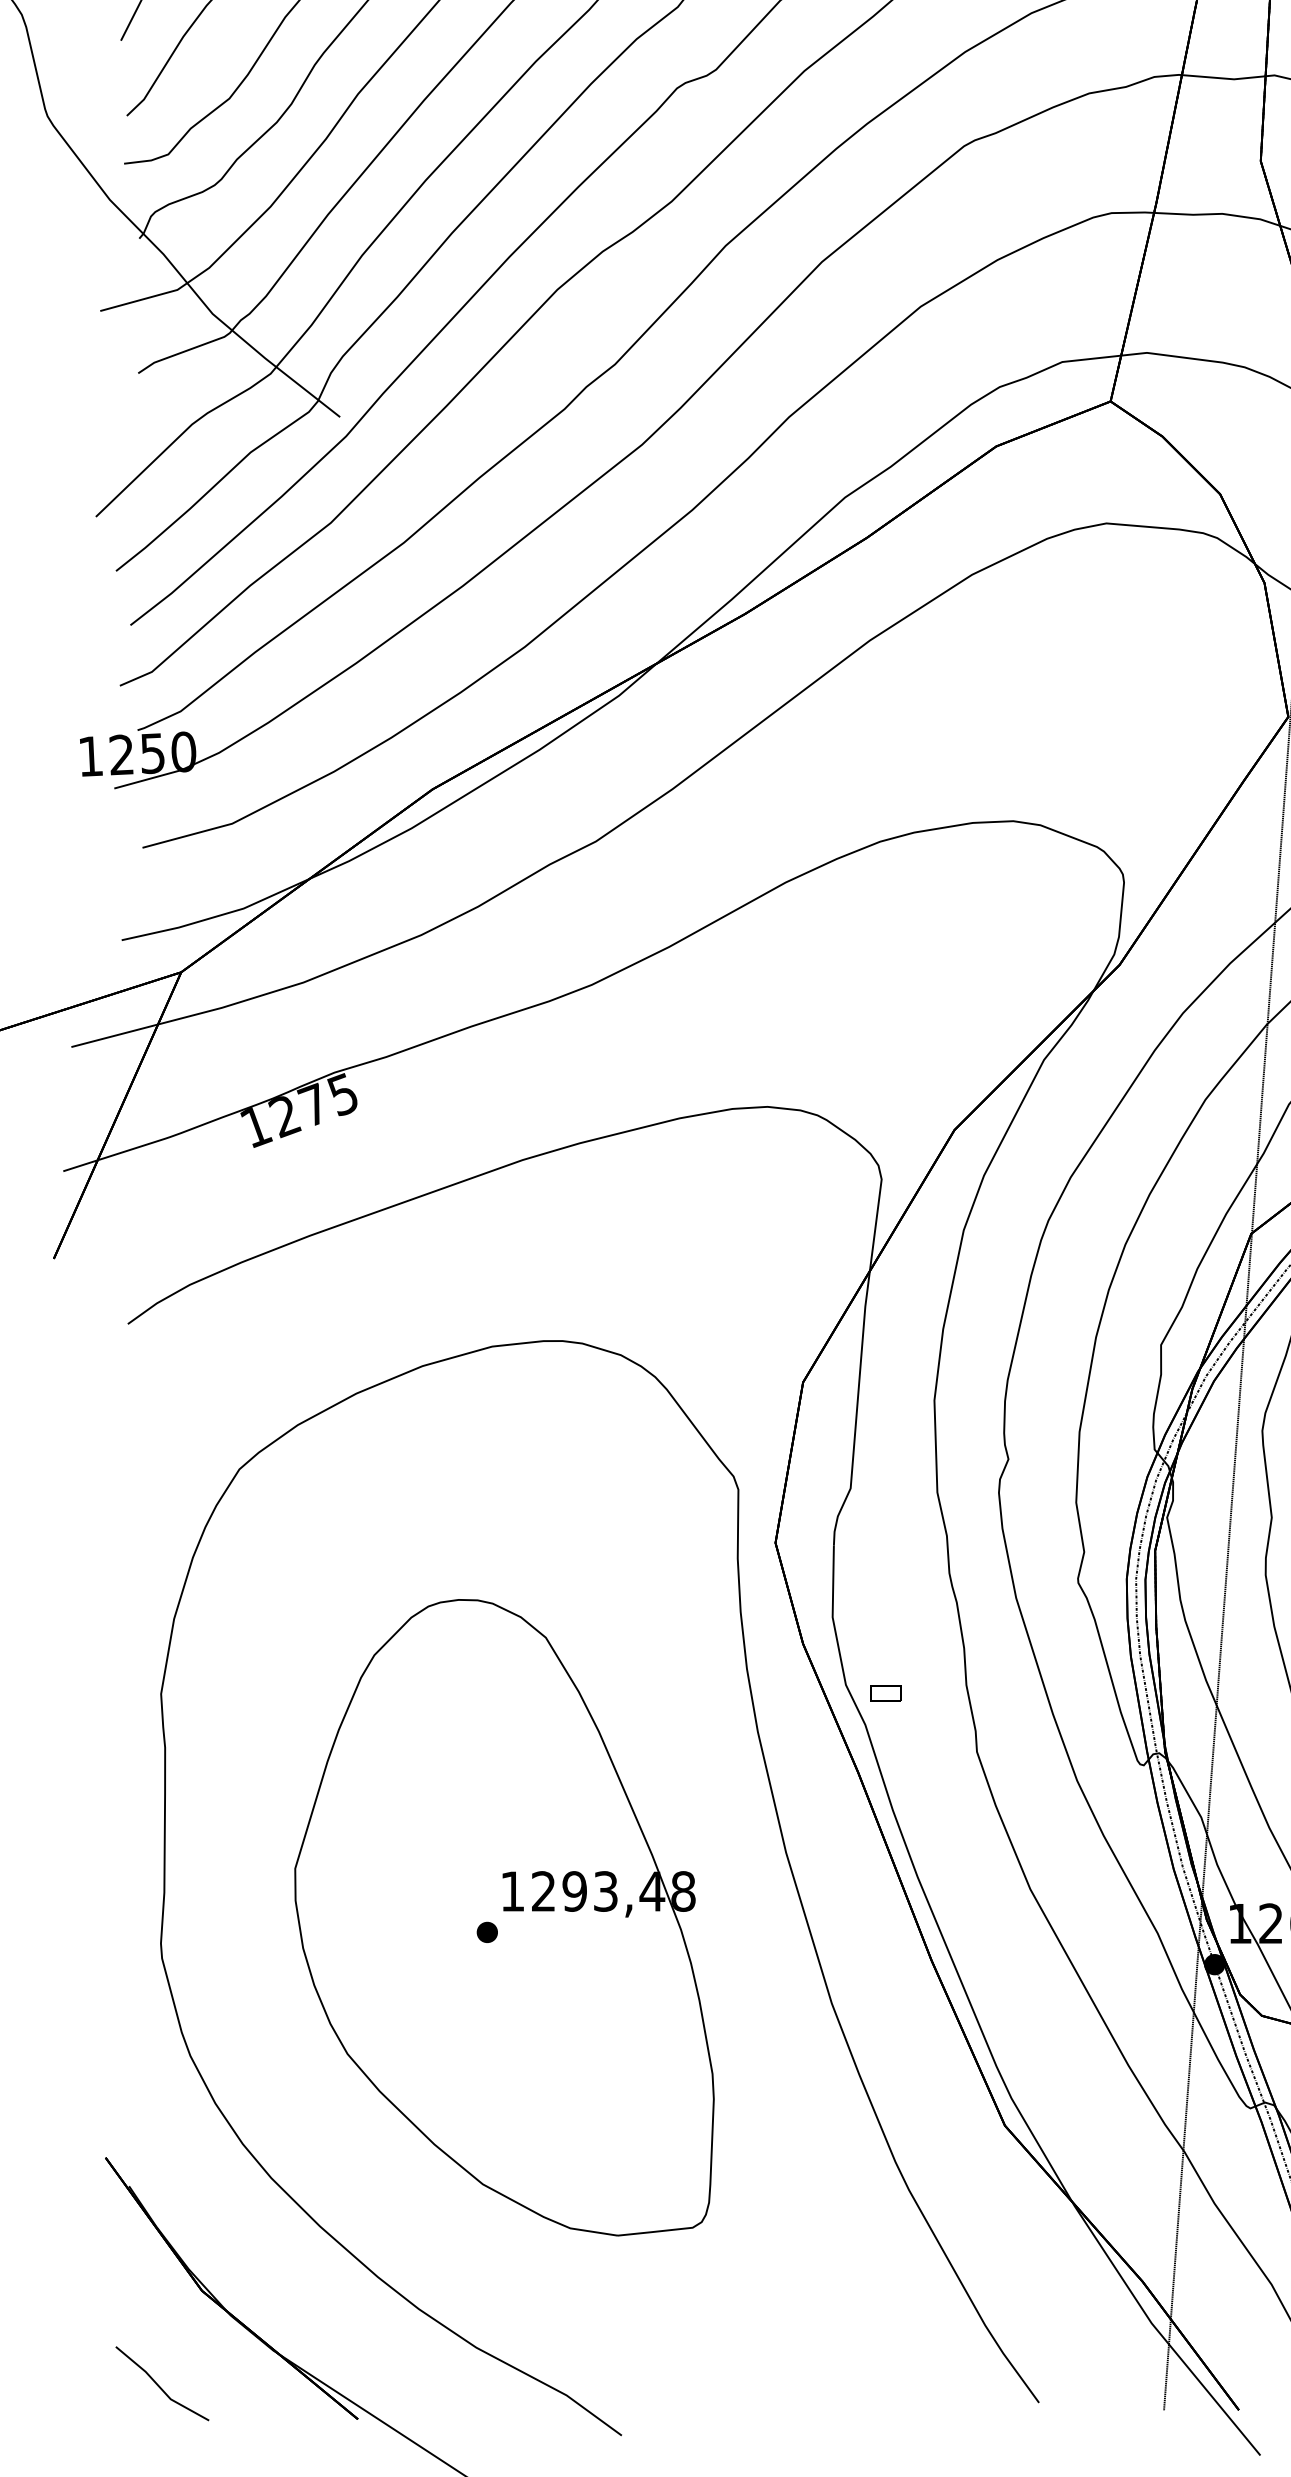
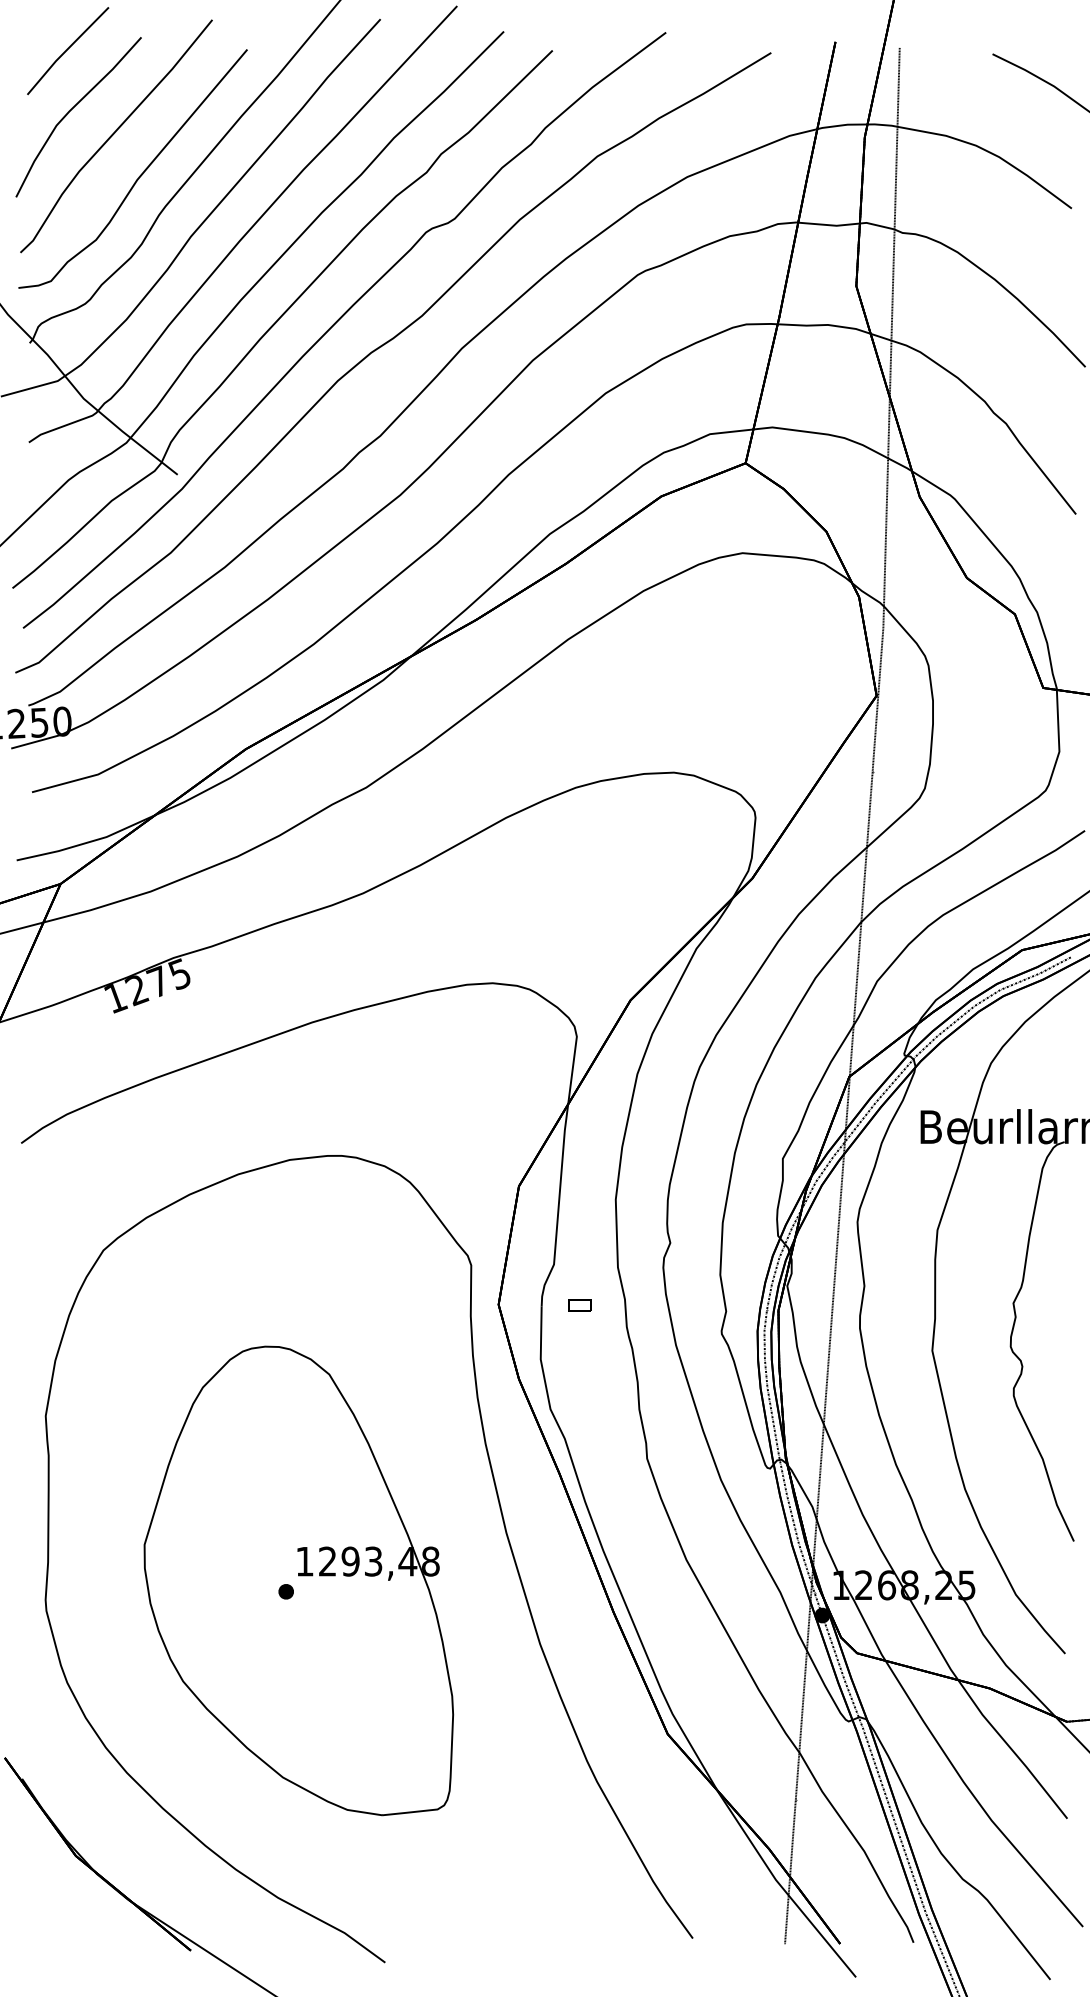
part: (885, 1693) -> (579, 1305), moved
line: (159, 2385) -> (44, 1925), removed

